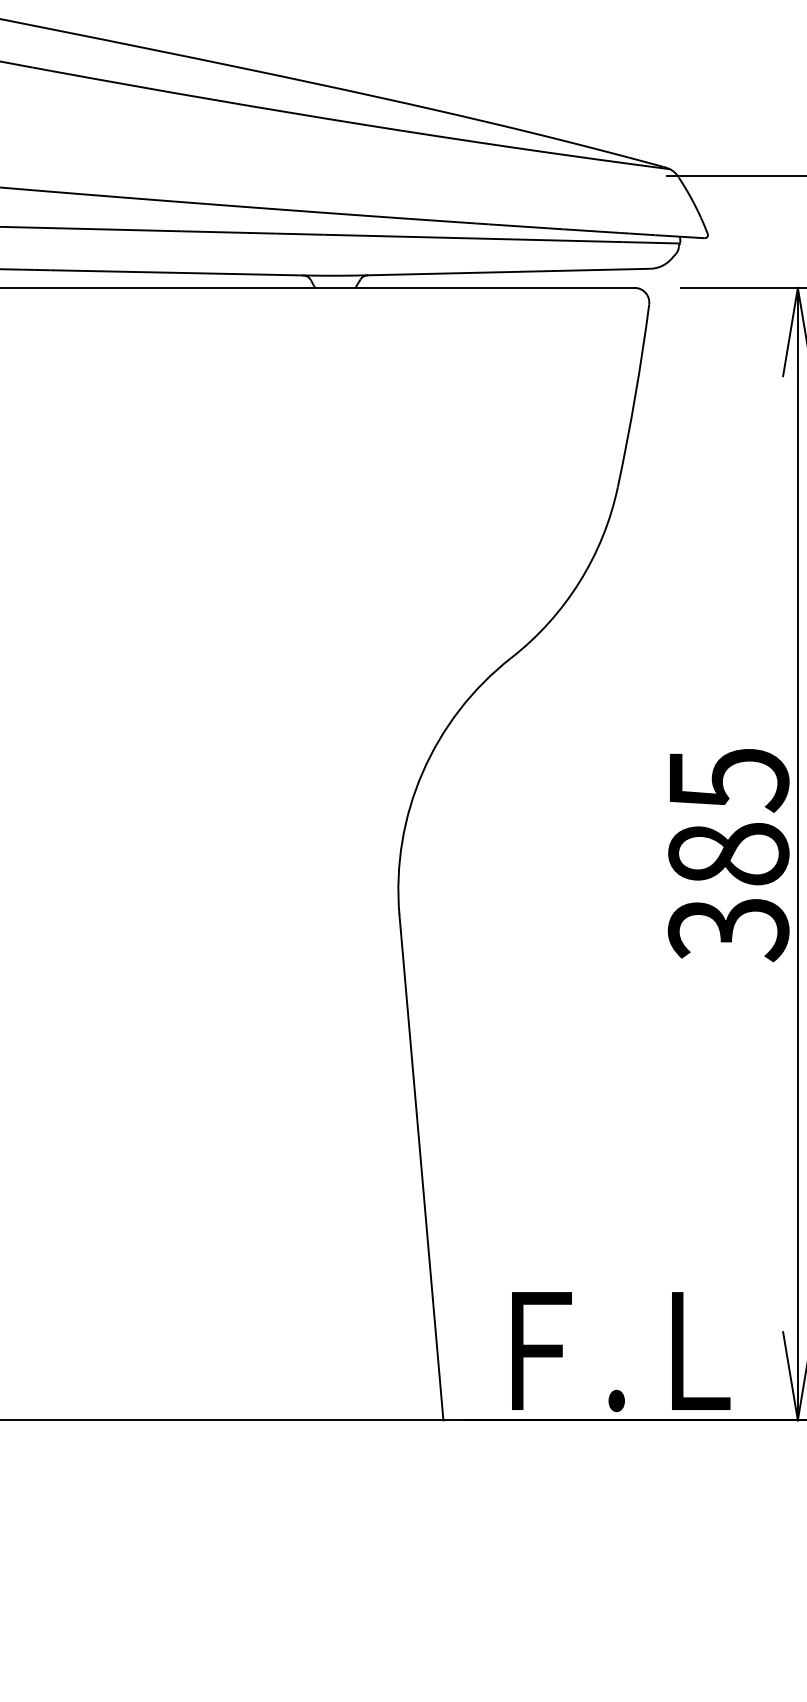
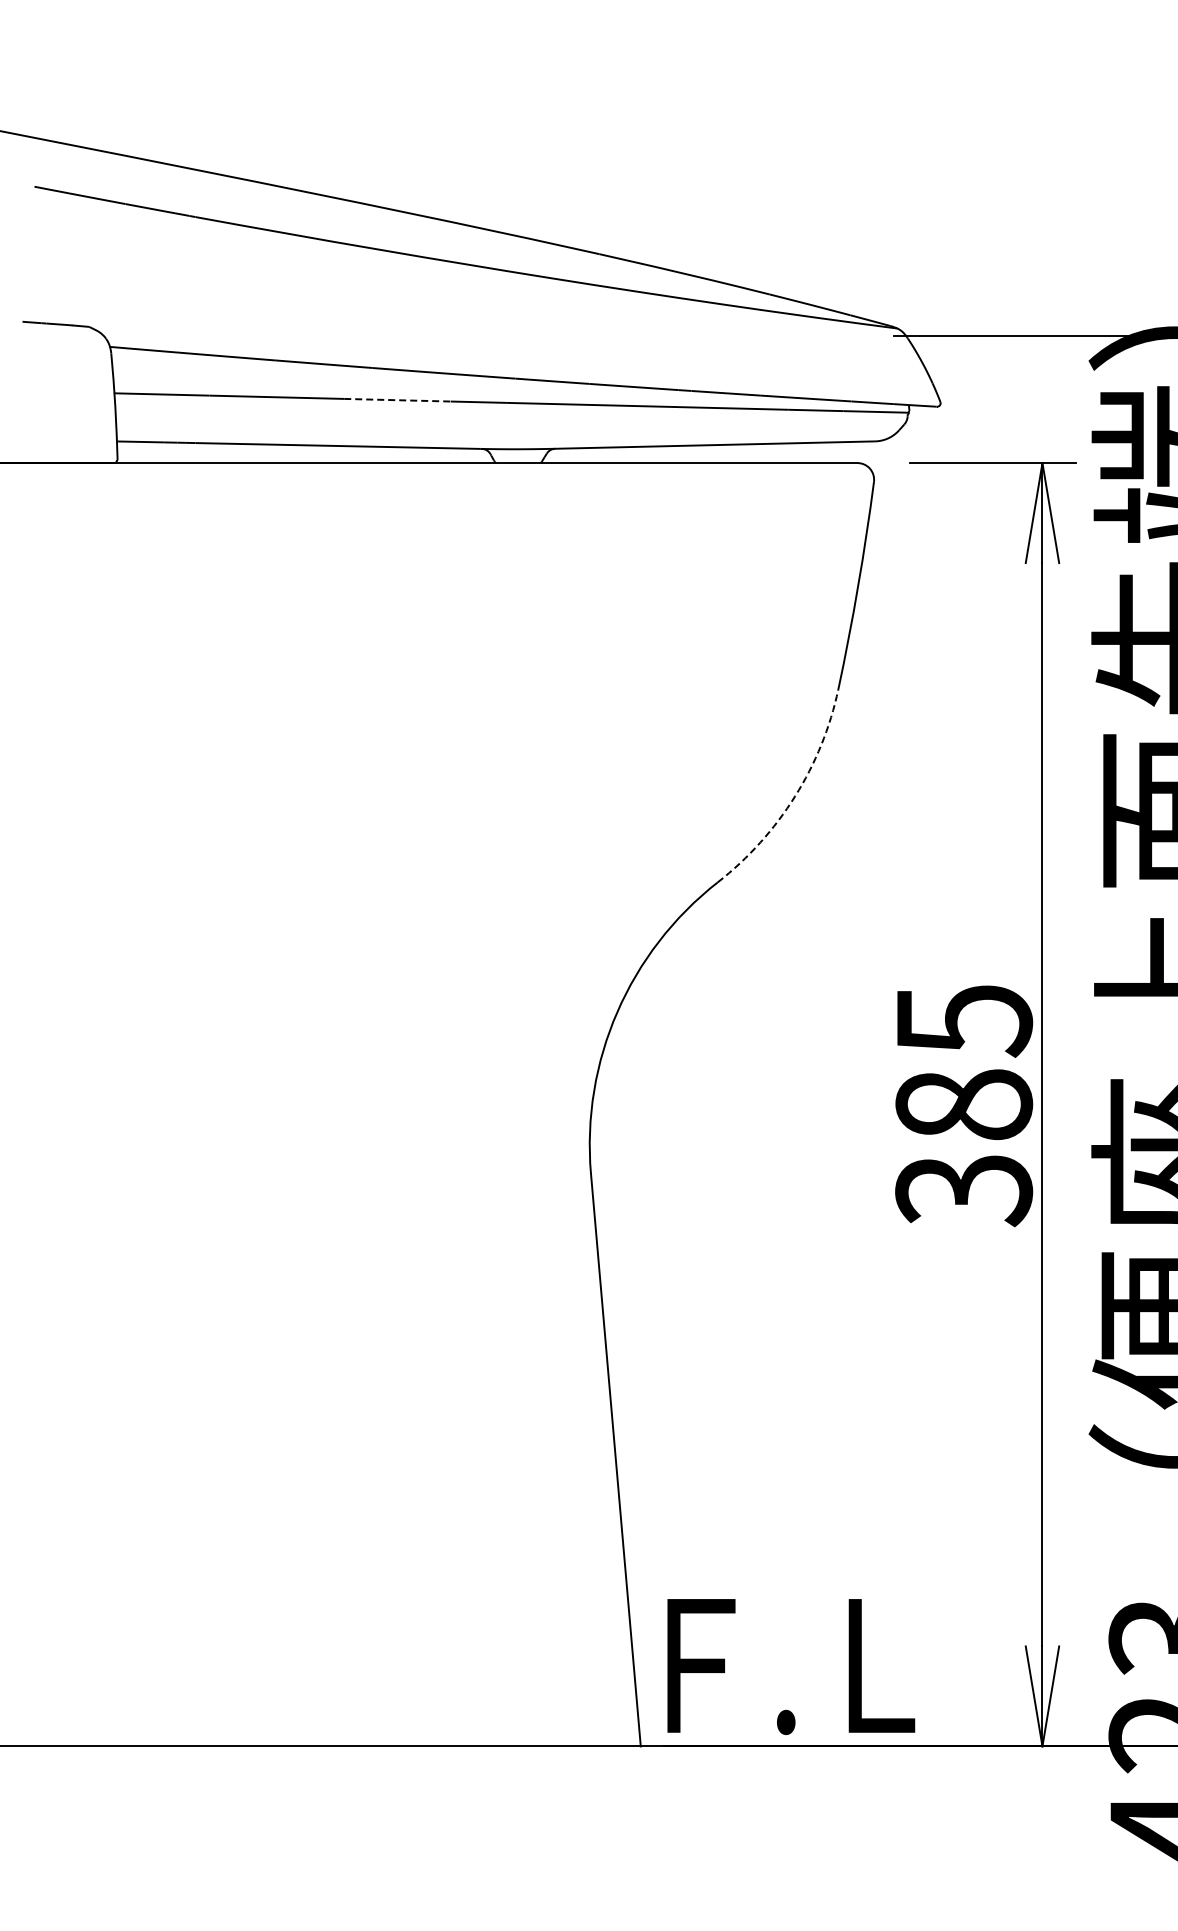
line: (228, 232) -> (397, 400), solid -> dashed
arc: (579, 582) -> (795, 796), solid -> dashed
text: (621, 1352) -> (791, 1667), moved

